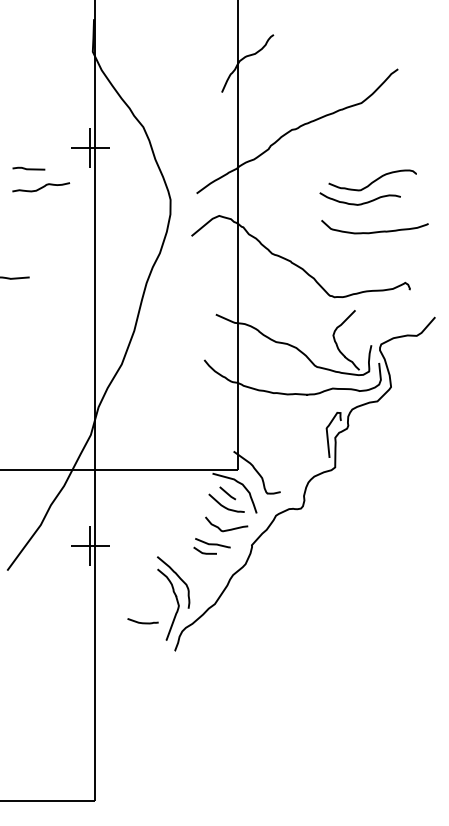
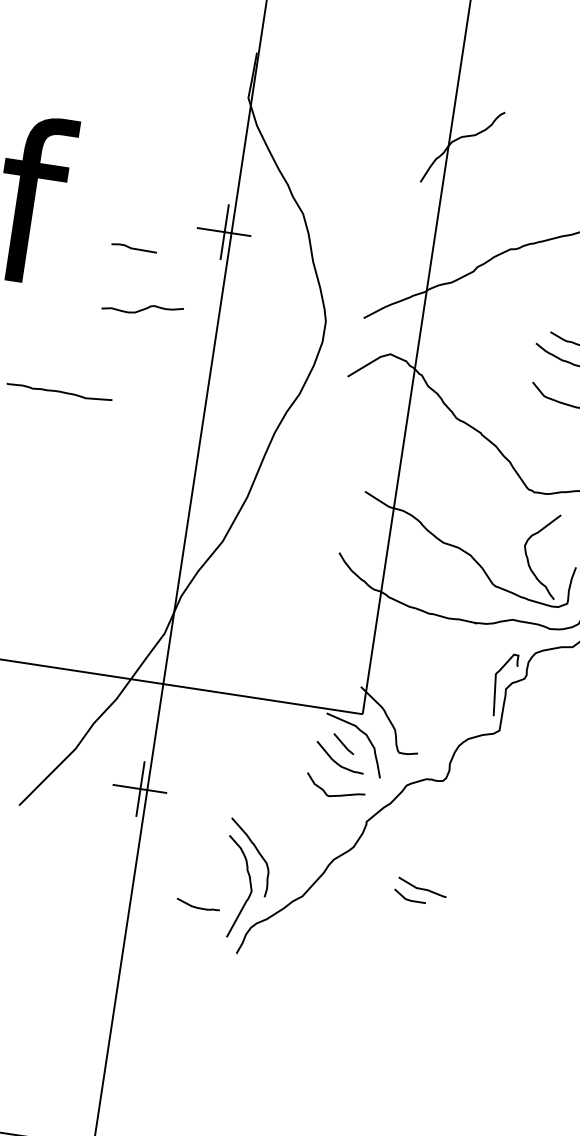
curve: (41, 187) -> (143, 309), moved
part: (211, 546) -> (419, 891), moved

